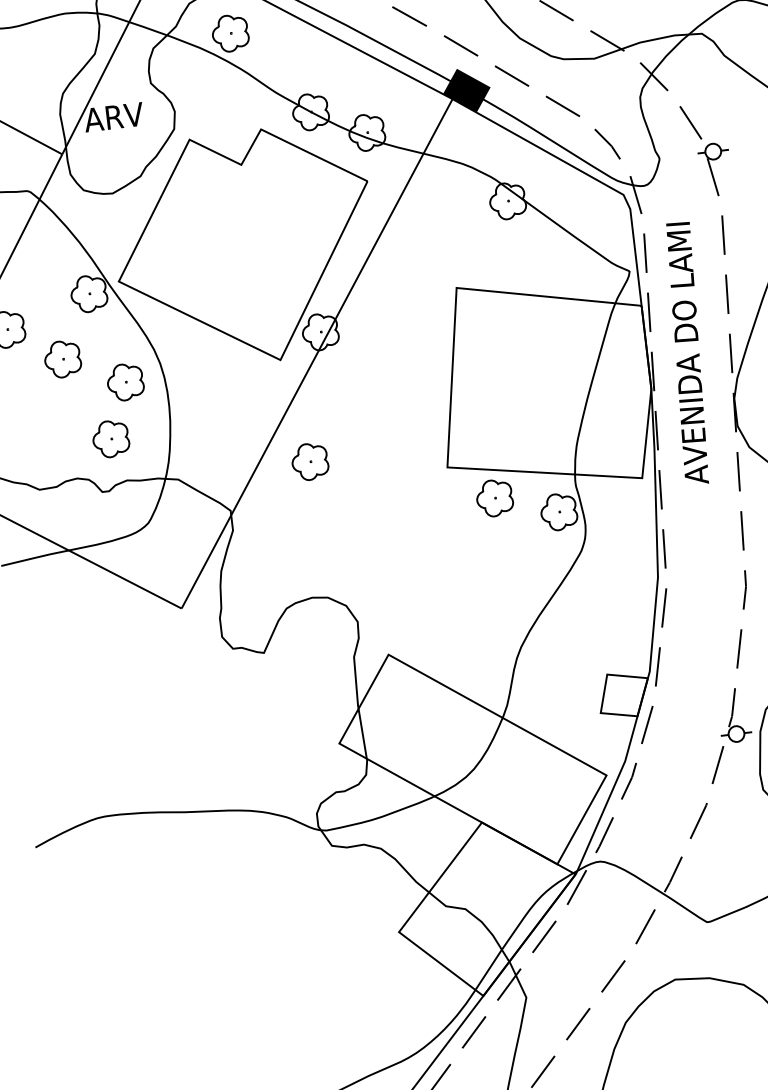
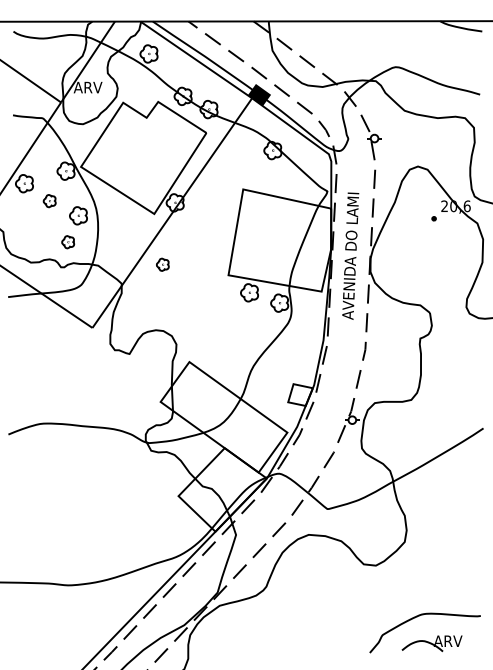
text: (687, 352) -> (350, 255), moved
part: (62, 357) -> (49, 200), size x0.7
part: (109, 437) -> (67, 241), size x0.7
part: (309, 461) -> (162, 264), size x0.7

